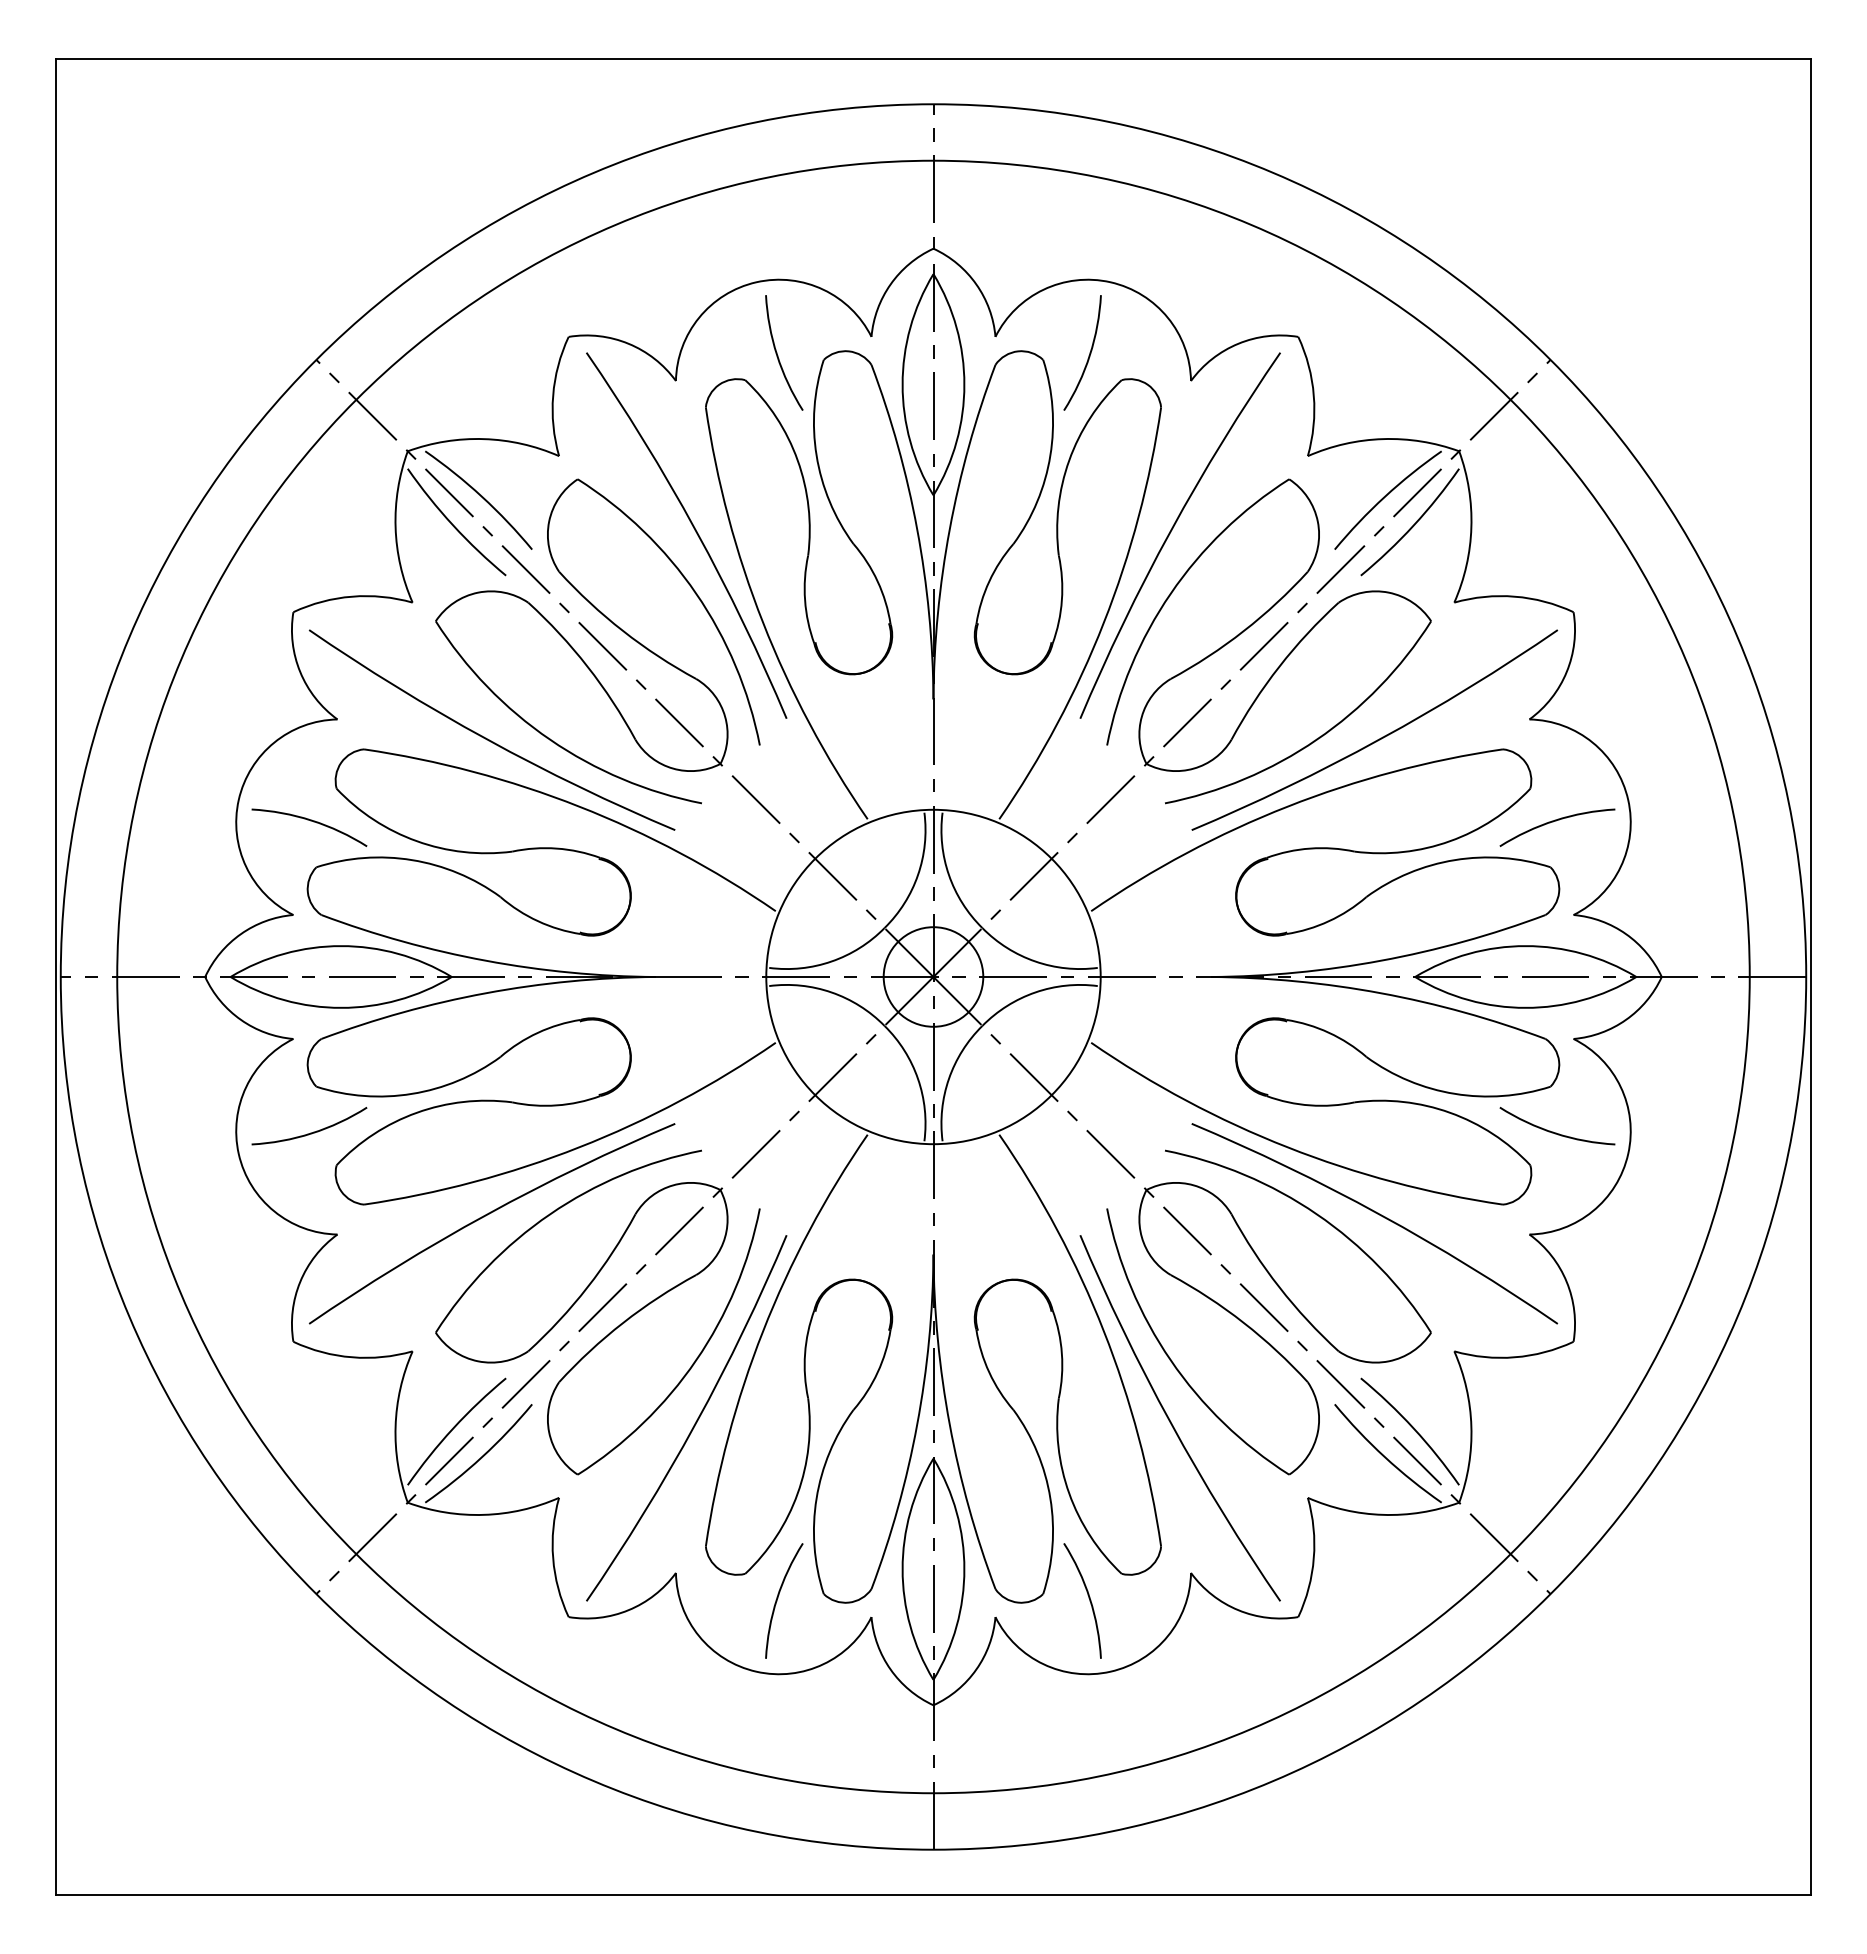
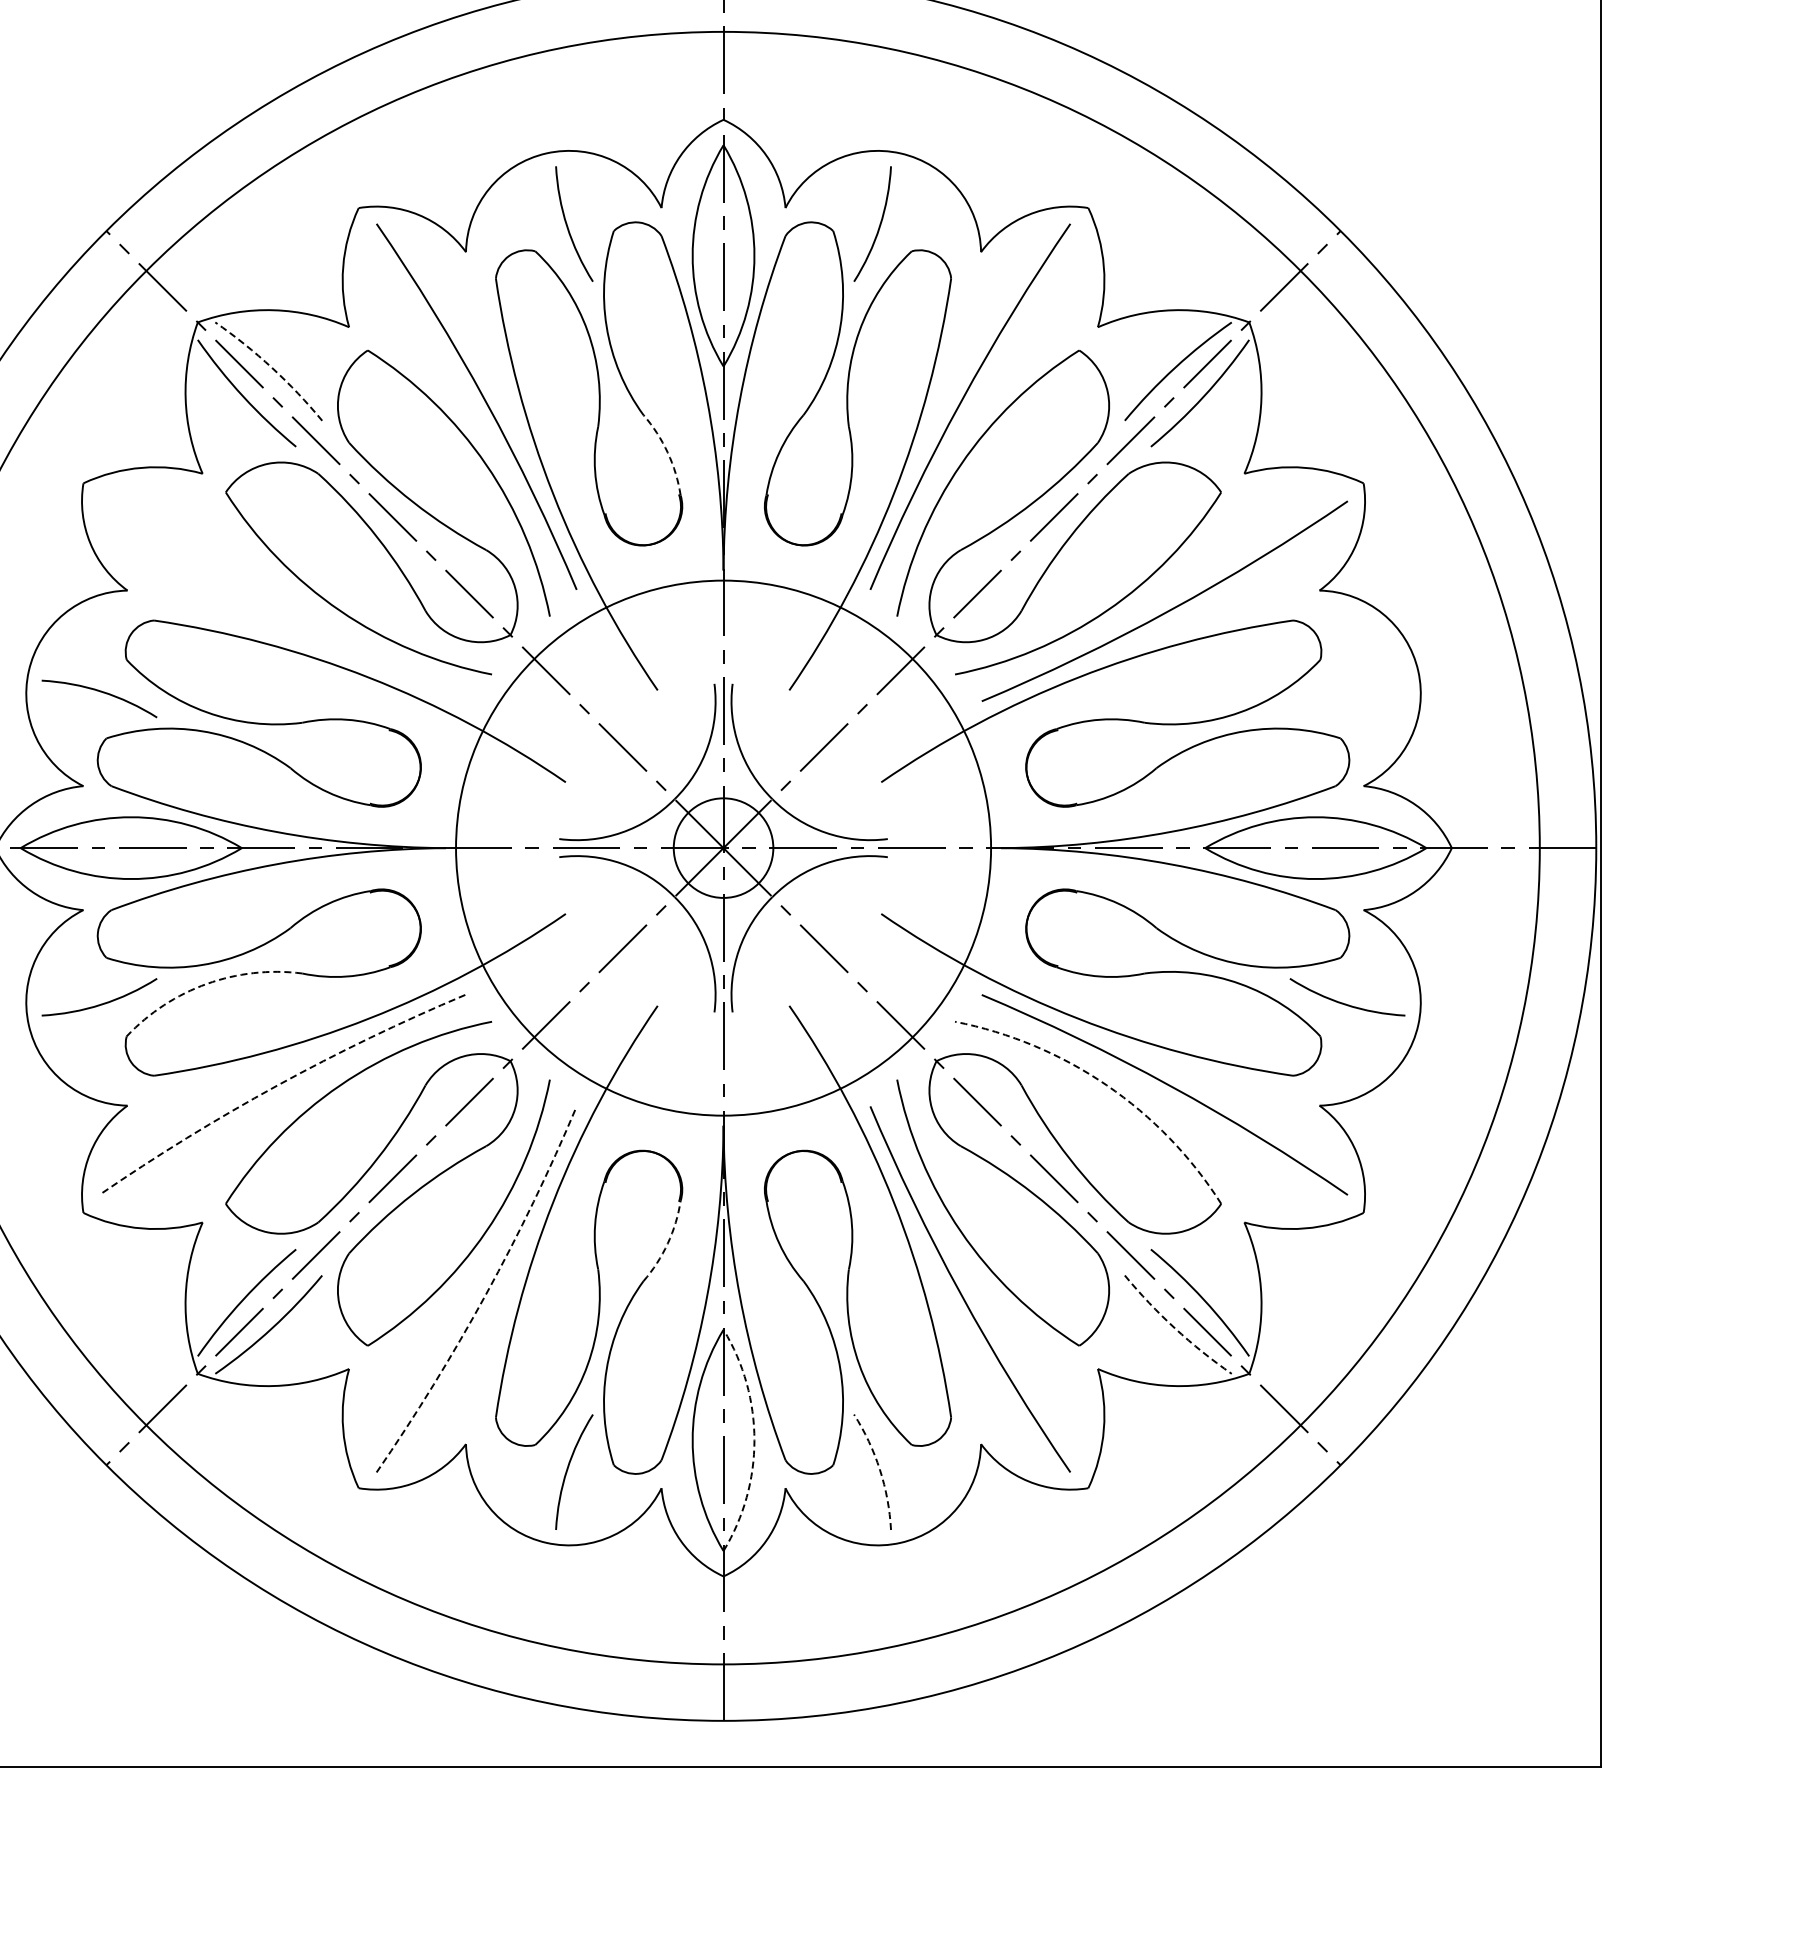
arc: (482, 496) -> (272, 367), solid -> dashed
arc: (877, 581) -> (667, 452), solid -> dashed
arc: (486, 737) -> (276, 608), removed
arc: (1556, 821) -> (1346, 692), removed
circle: (933, 976) -> (723, 847), size x1.6
arc: (416, 1112) -> (206, 983), solid -> dashed
arc: (487, 1214) -> (277, 1085), solid -> dashed
arc: (1316, 1214) -> (1106, 1085), solid -> dashed
arc: (877, 1372) -> (667, 1243), solid -> dashed
arc: (695, 1423) -> (485, 1294), solid -> dashed
arc: (1384, 1457) -> (1174, 1328), solid -> dashed
arc: (964, 1569) -> (754, 1440), solid -> dashed
arc: (1089, 1598) -> (879, 1469), solid -> dashed

